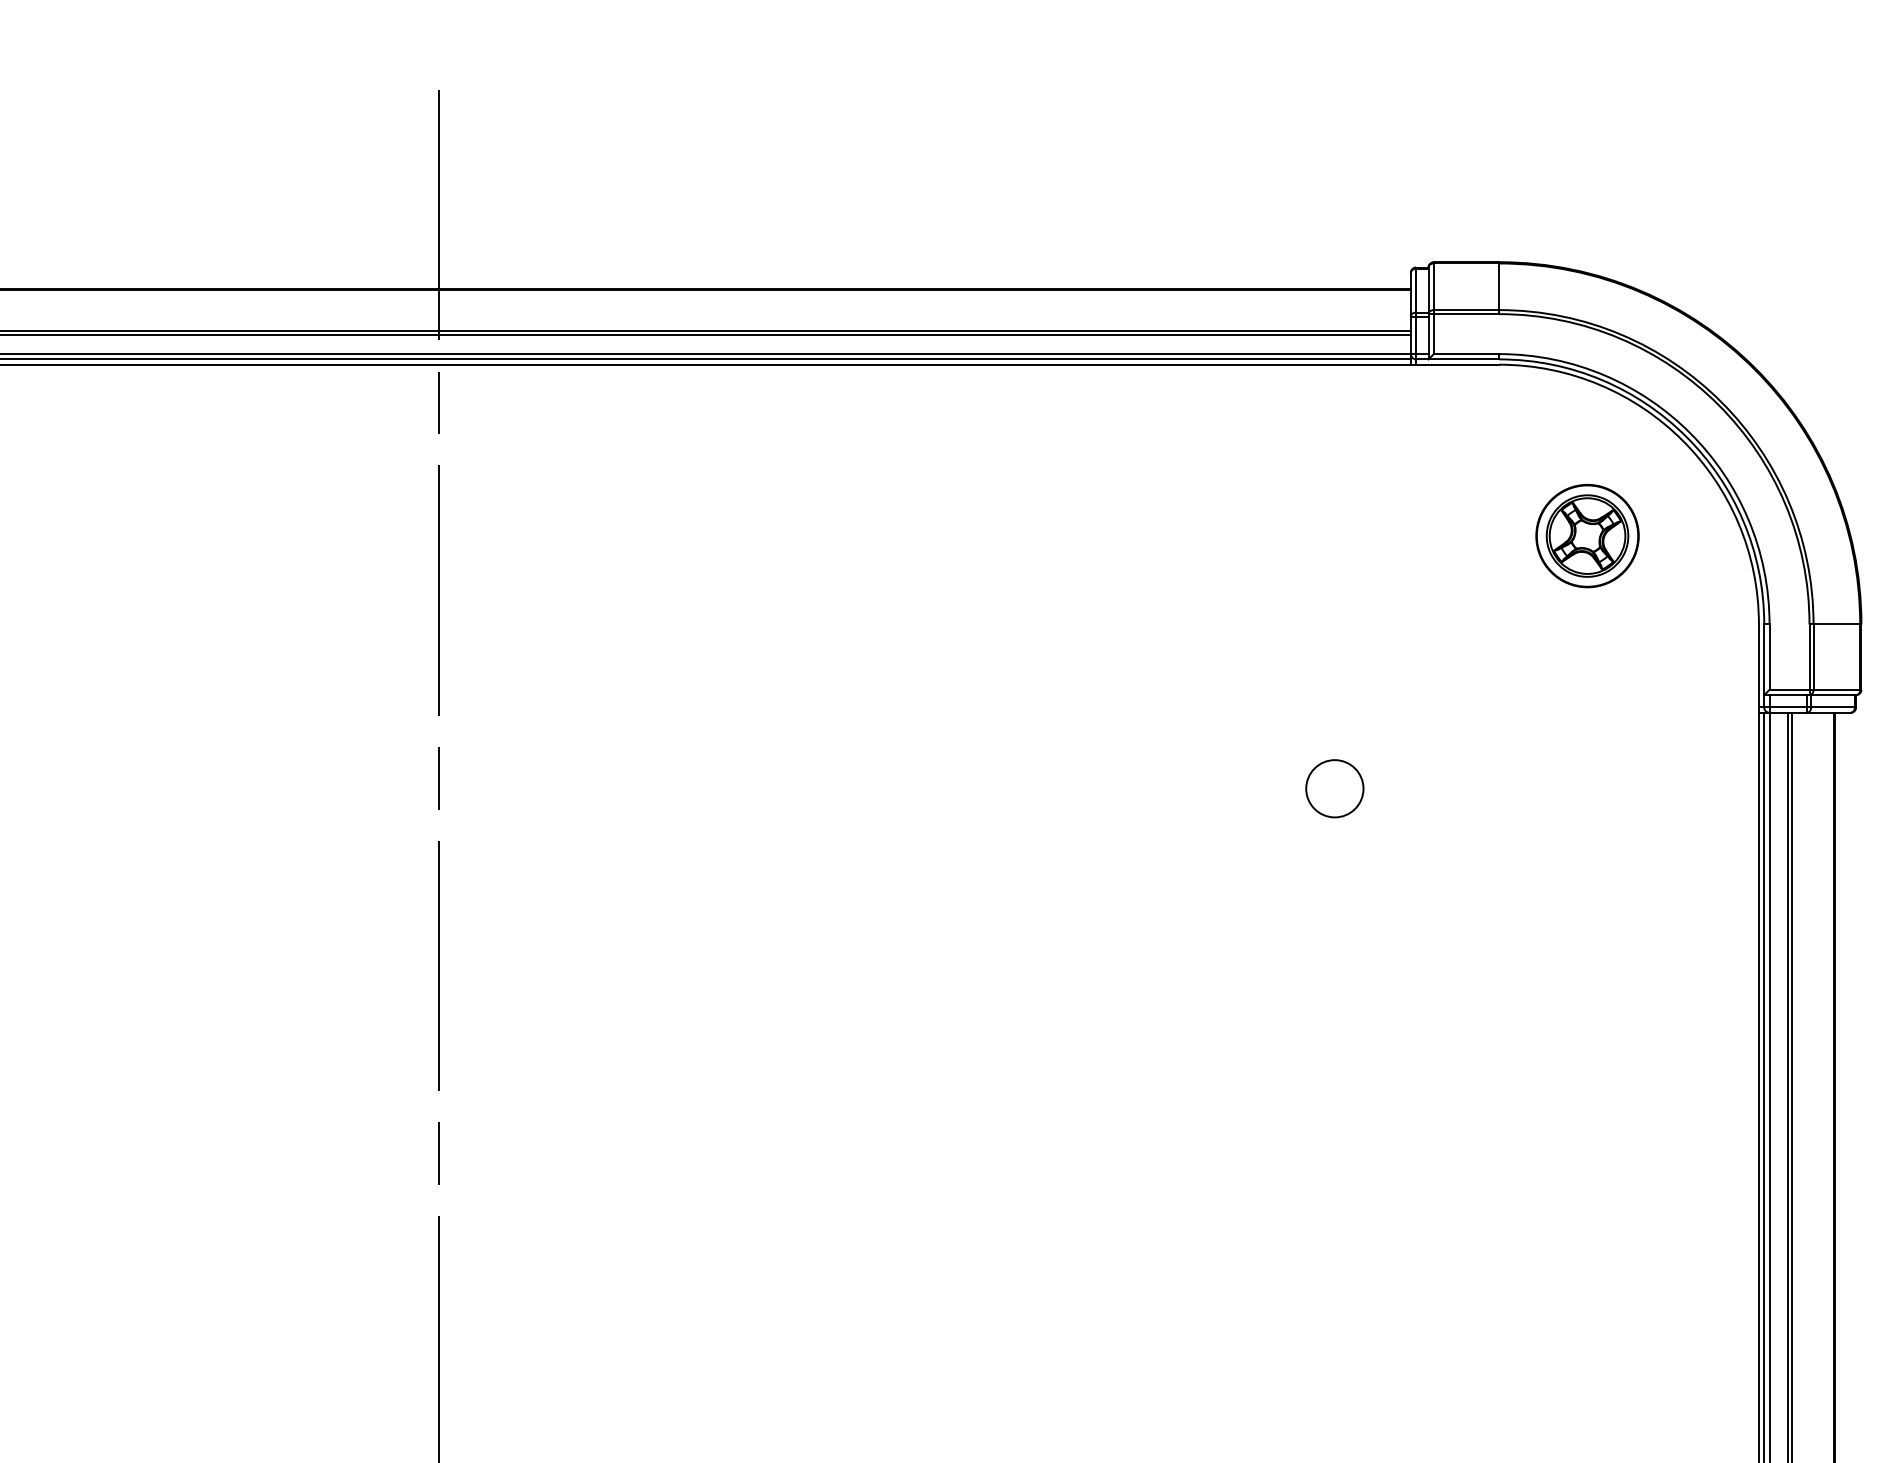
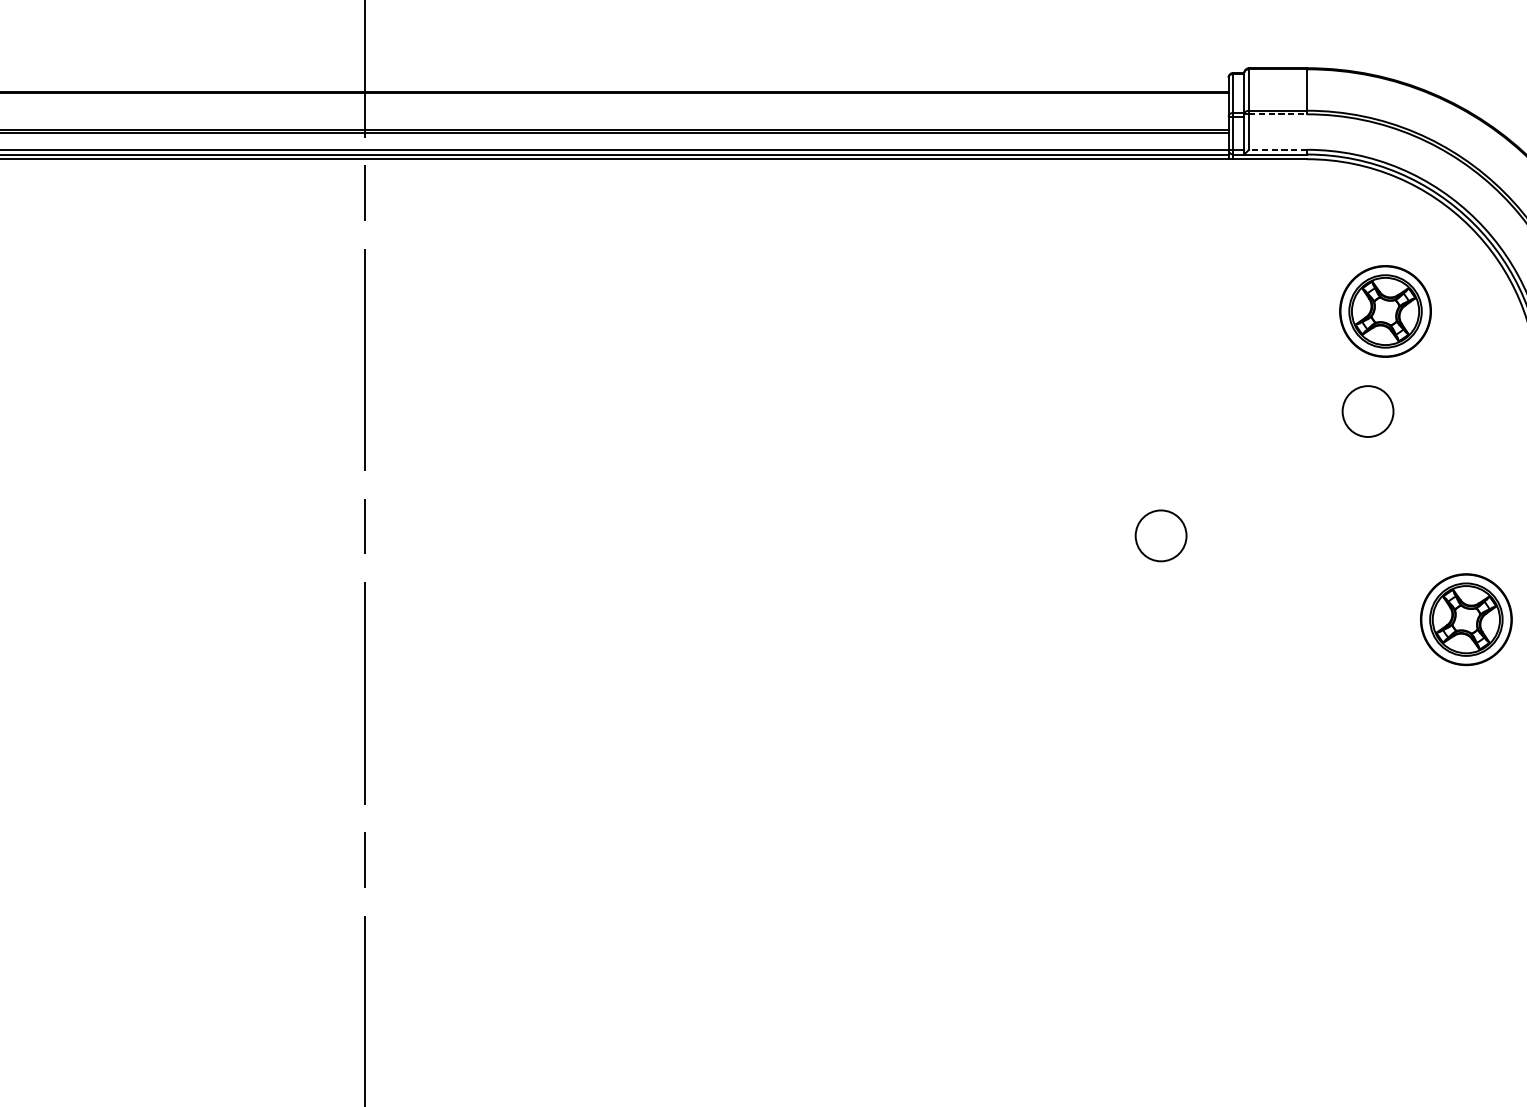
line: (1466, 314) -> (1278, 114), solid -> dashed
line: (1466, 354) -> (1278, 150), solid -> dashed
circle: (1567, 648) -> (1367, 411), added
part: (1678, 883) -> (1466, 620), added

